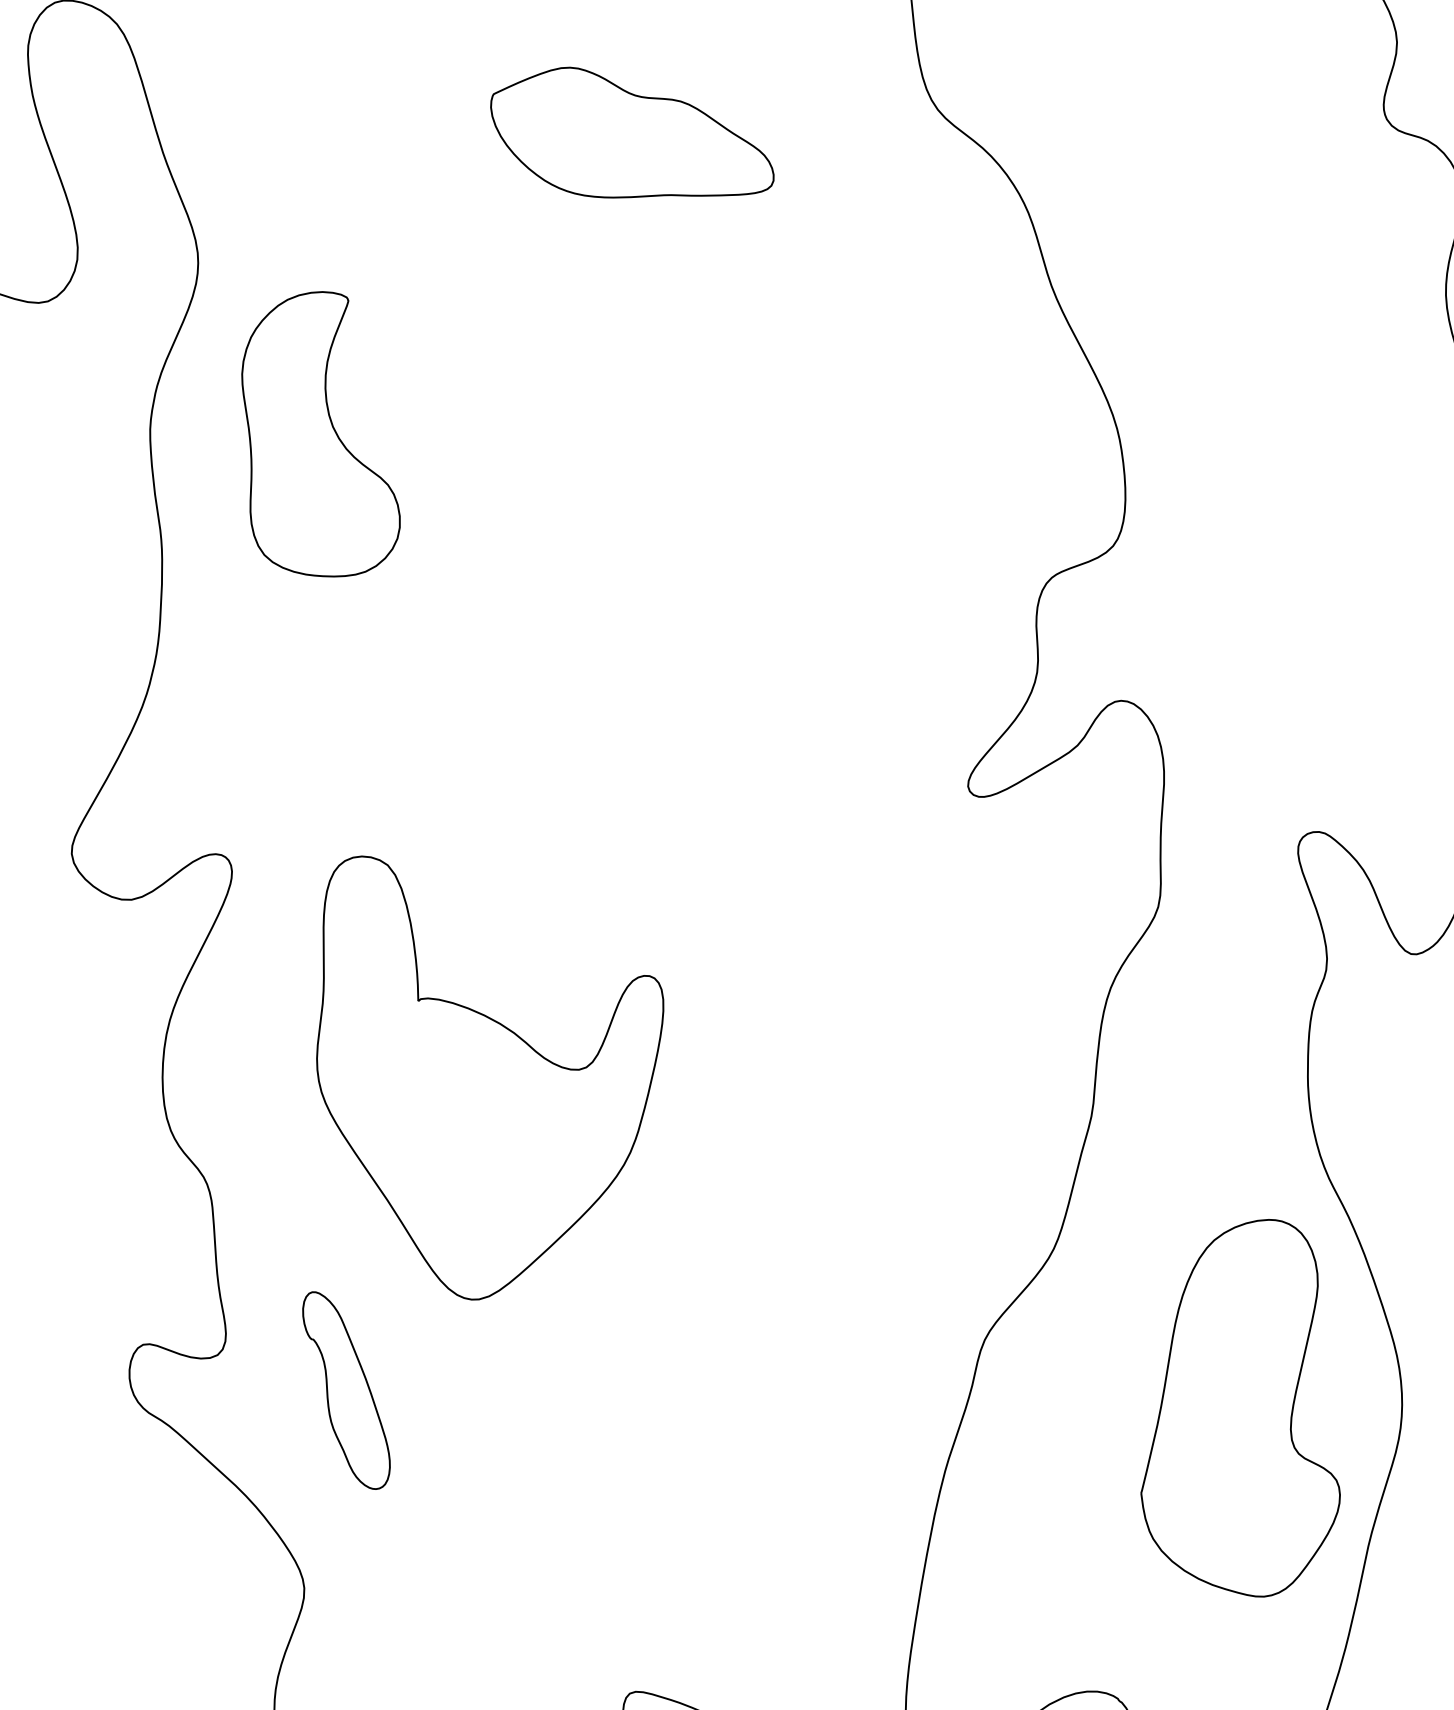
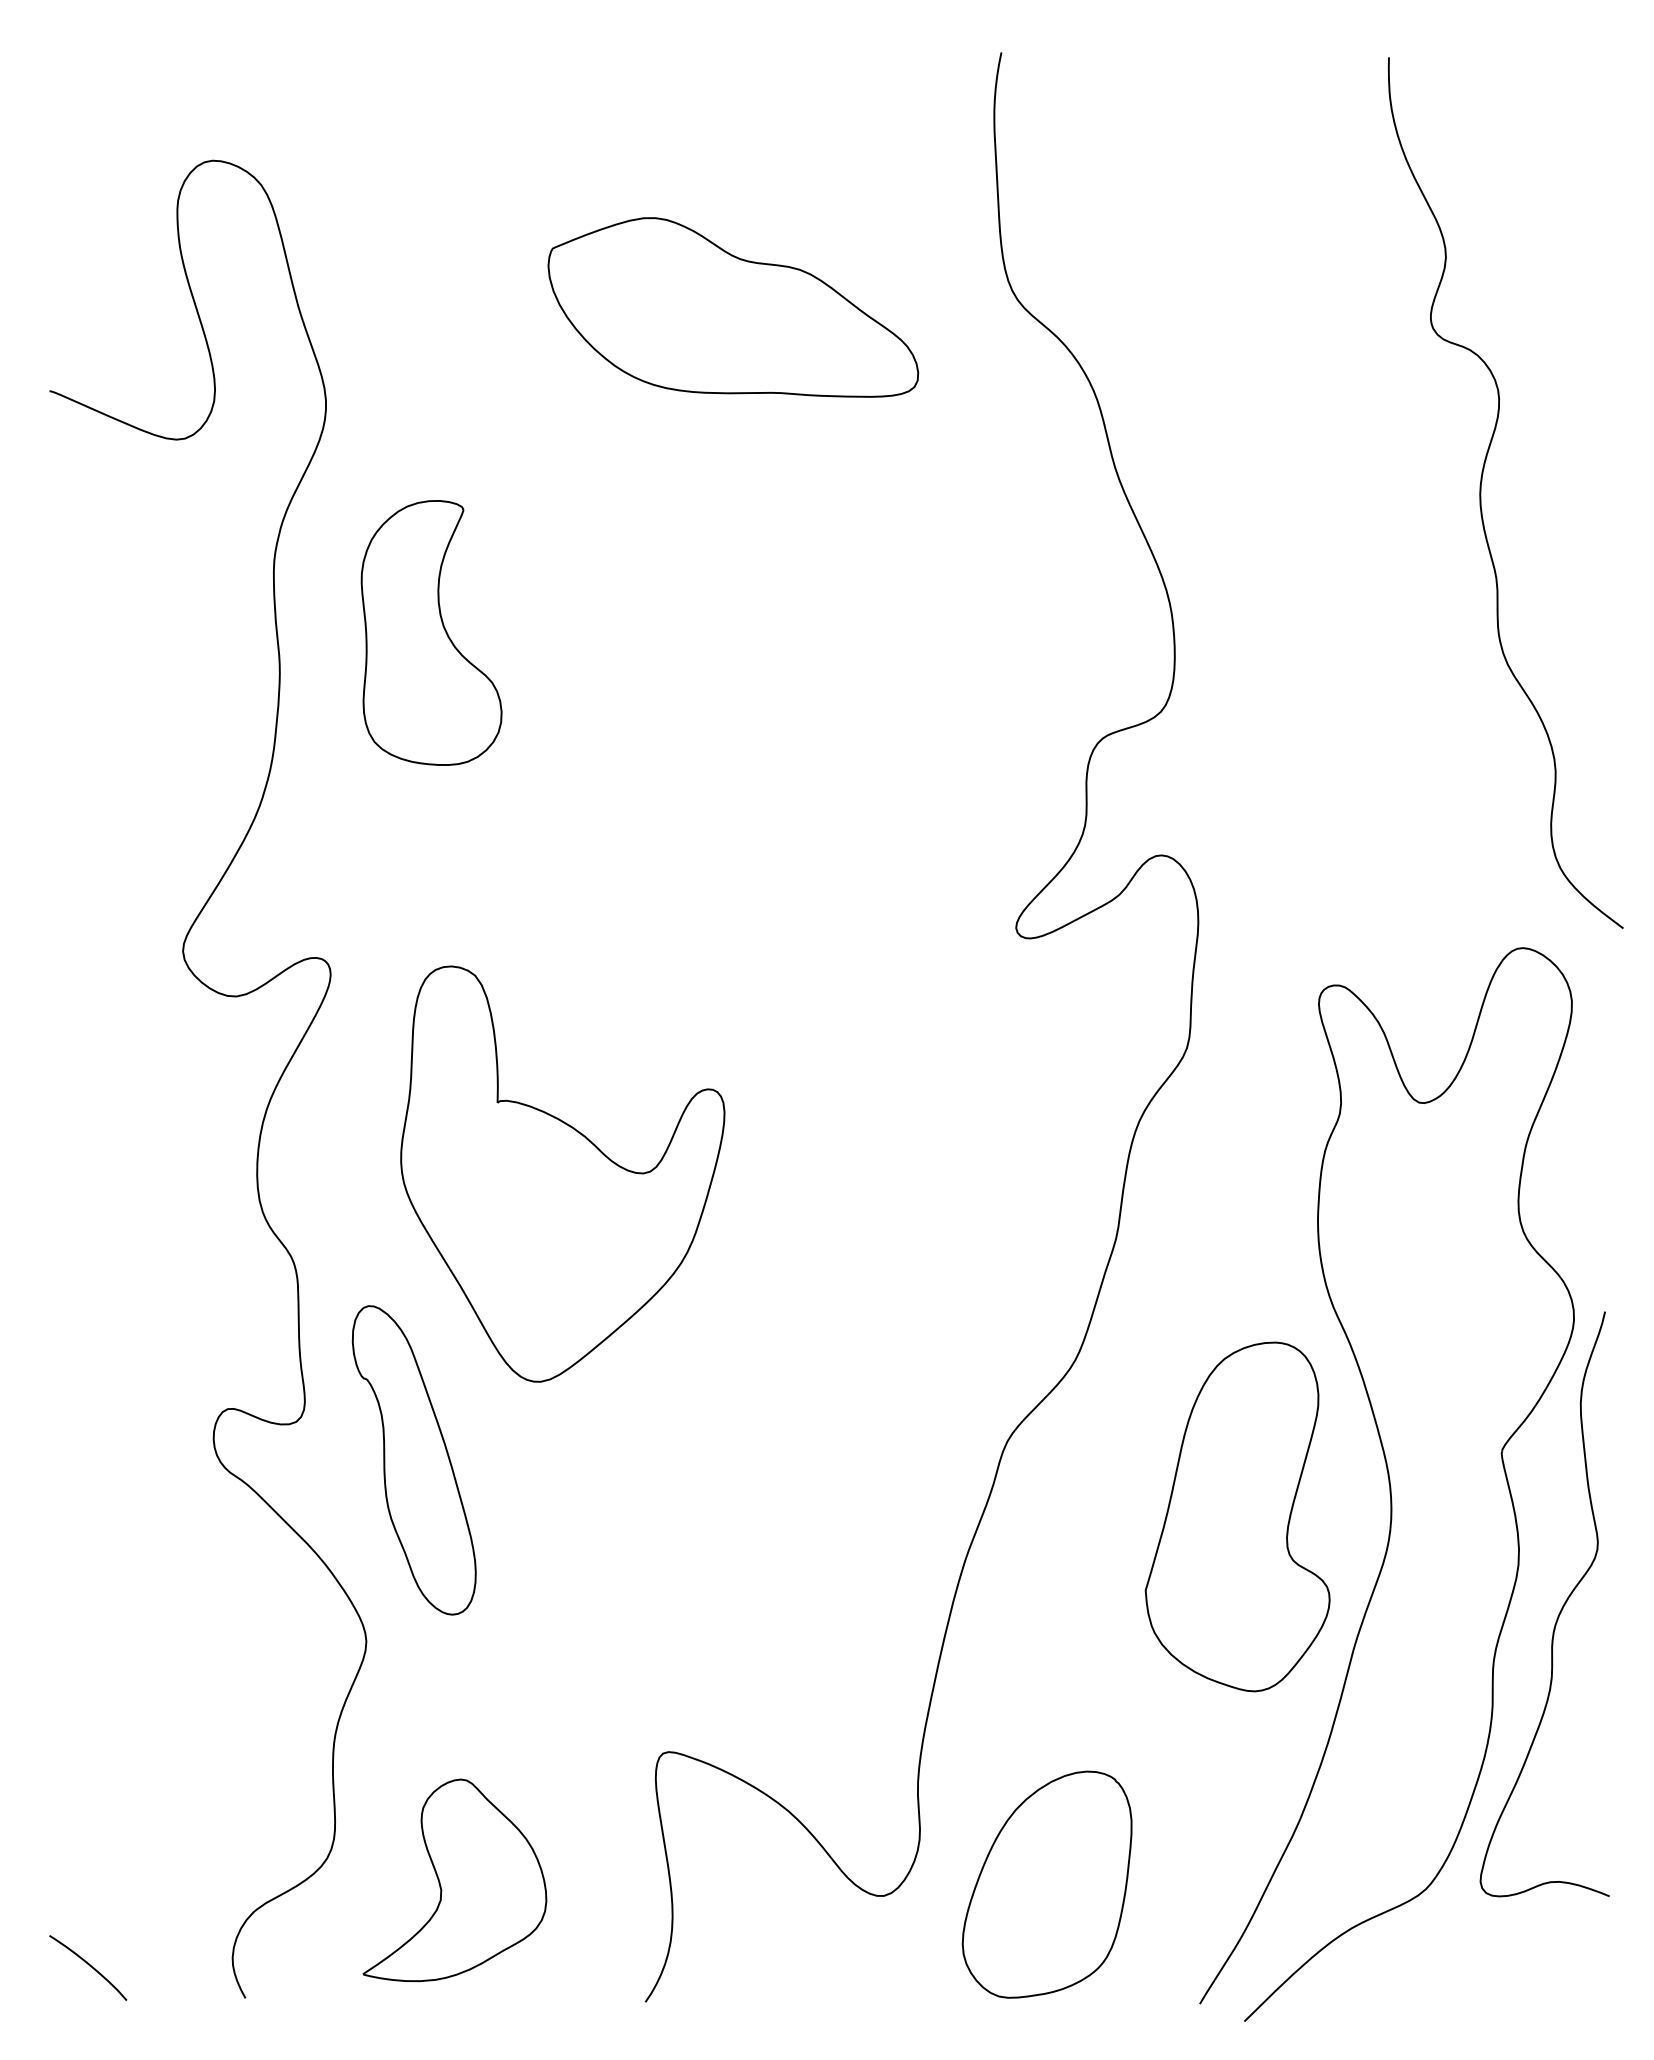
part: (632, 132) -> (733, 307), size x1.43
part: (320, 434) -> (431, 632), moved
part: (345, 1390) -> (413, 1460), size x1.67

